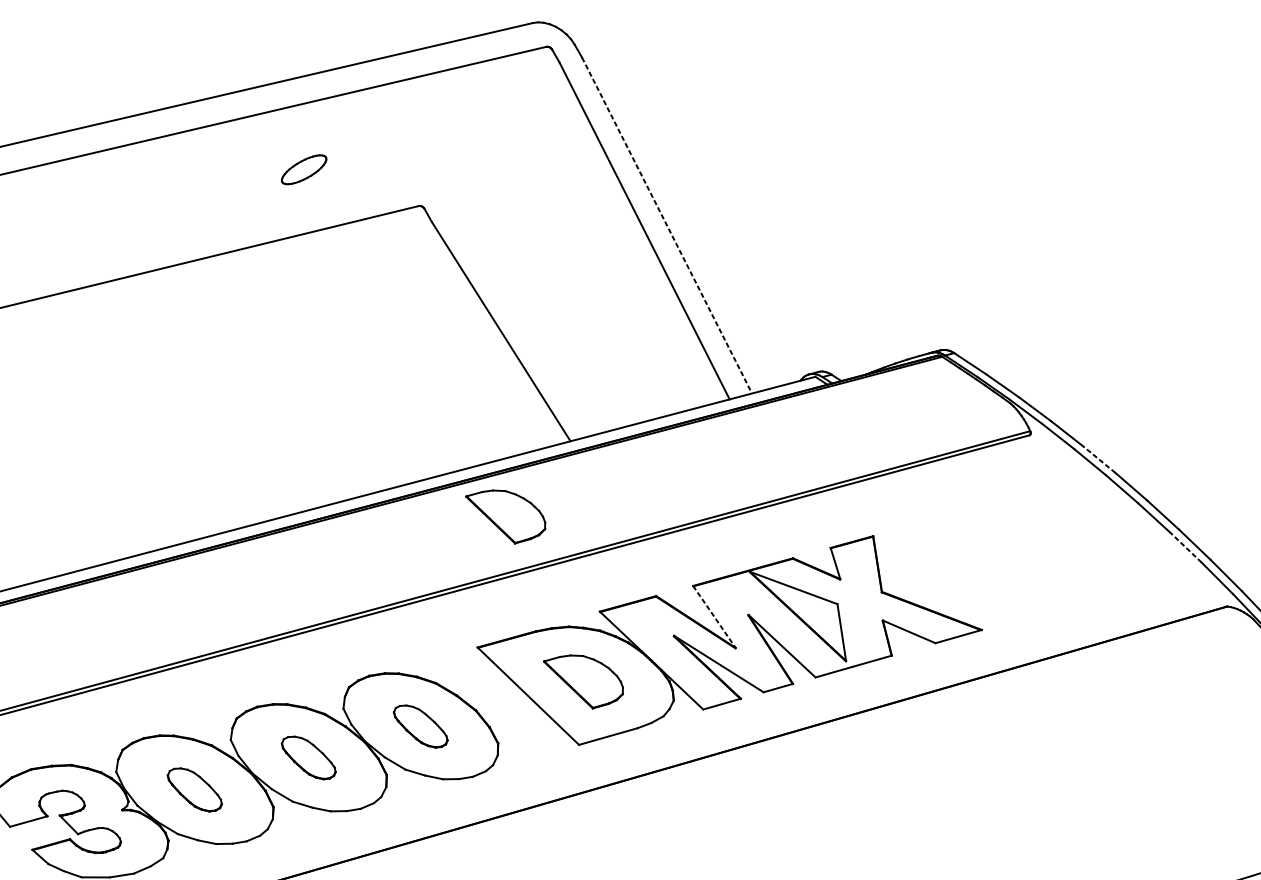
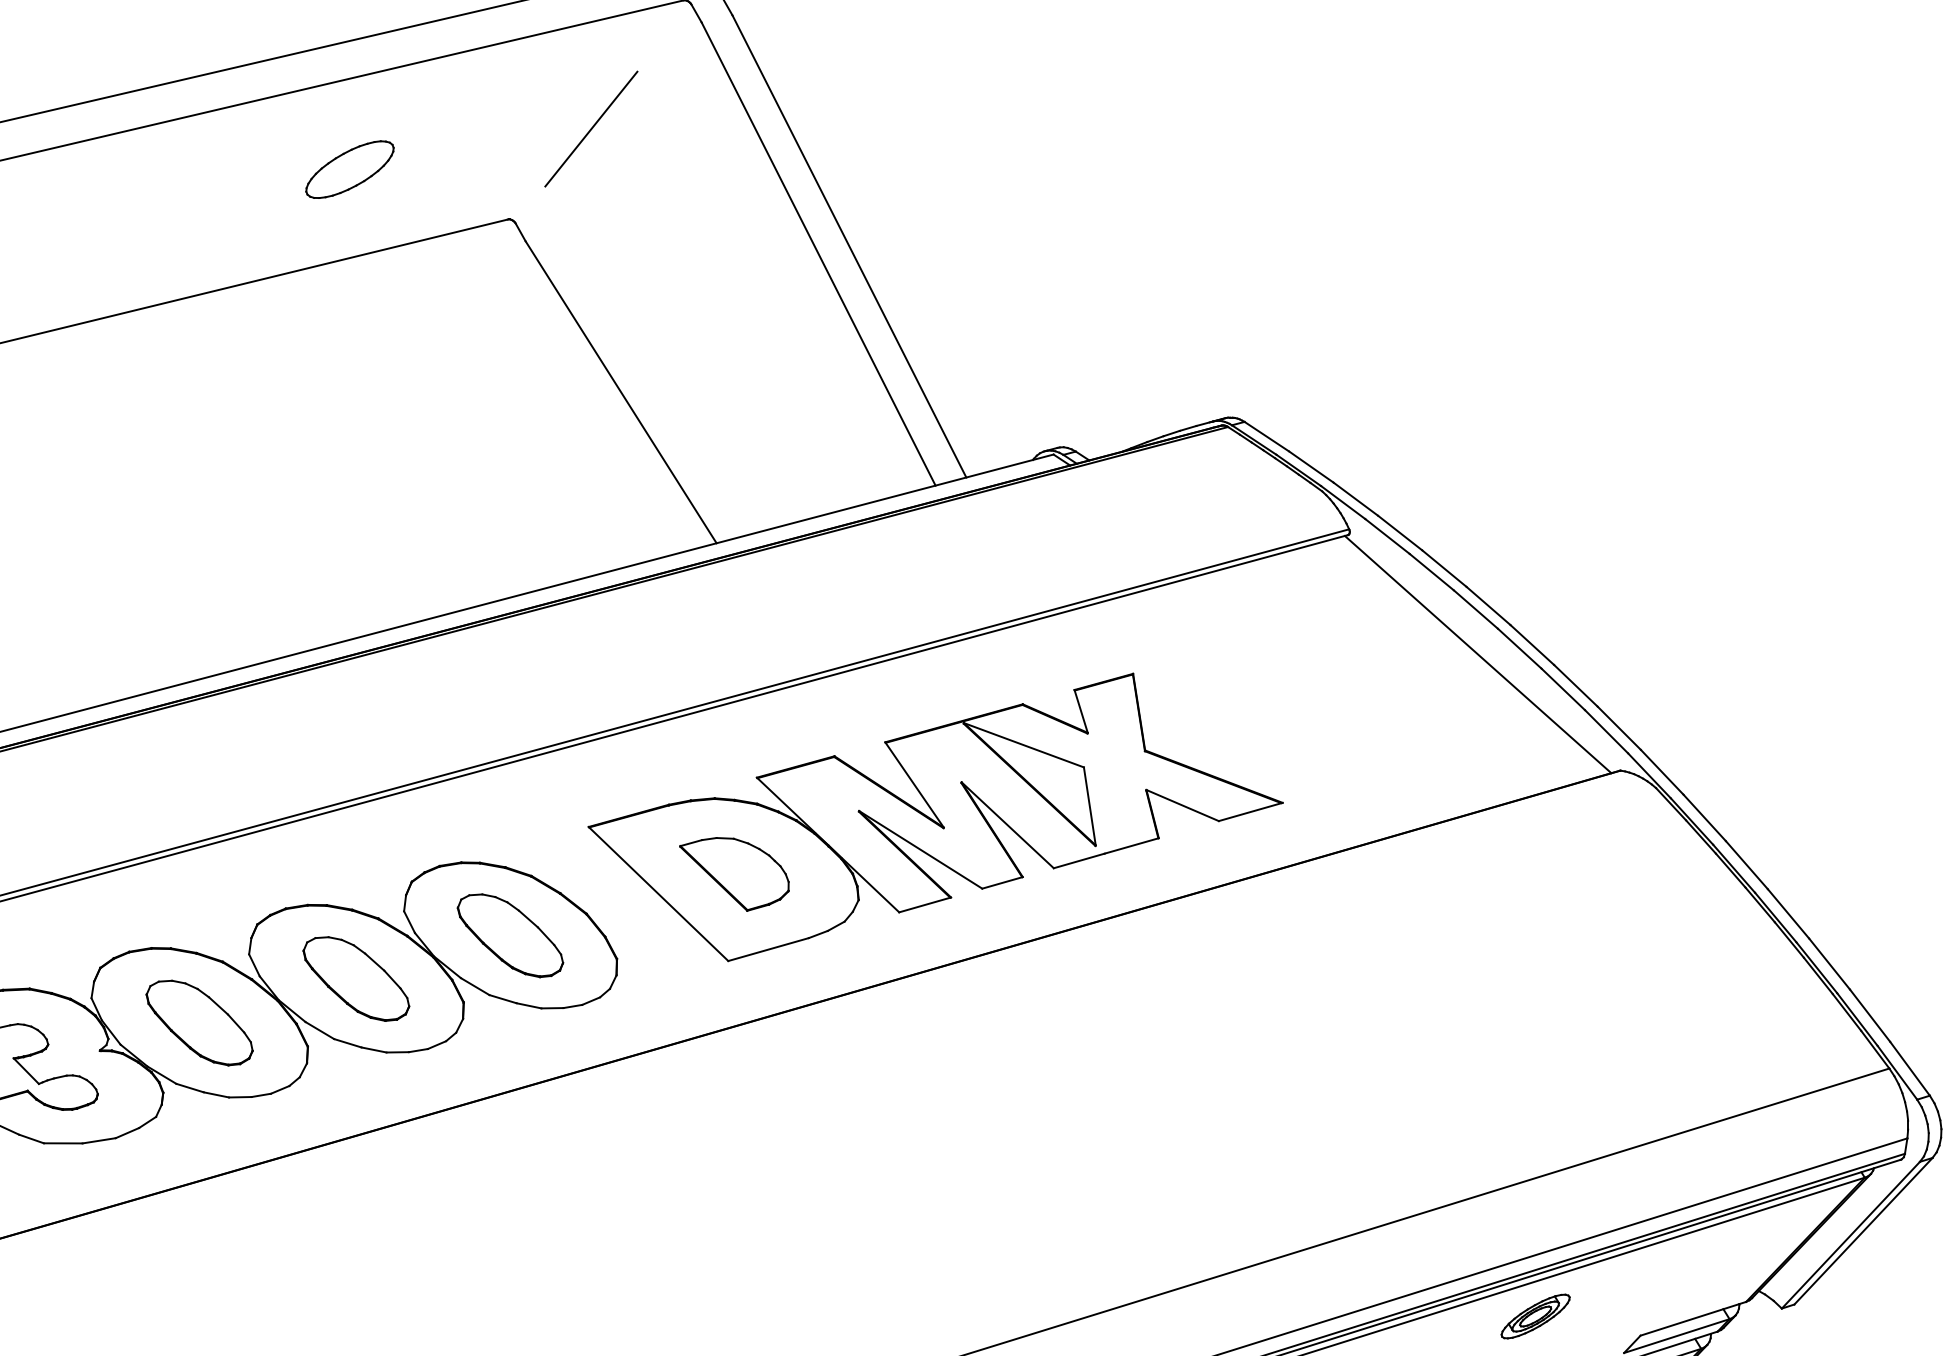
line: (479, 139) -> (591, 128), added
part: (303, 169) -> (349, 169), size x1.43
line: (667, 225) -> (849, 246), dashed -> solid
line: (1099, 459) -> (1444, 568), dashed -> solid
part: (505, 517) -> (627, 647), removed
line: (1123, 522) -> (1477, 654), added
line: (1185, 547) -> (1562, 689), dashed -> solid
line: (714, 616) -> (914, 784), dashed -> solid
part: (420, 726) -> (510, 935), size x1.43
part: (308, 757) -> (356, 978), size x1.43
part: (194, 789) -> (199, 1022), size x1.43

